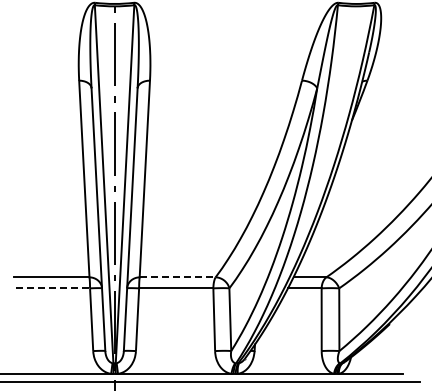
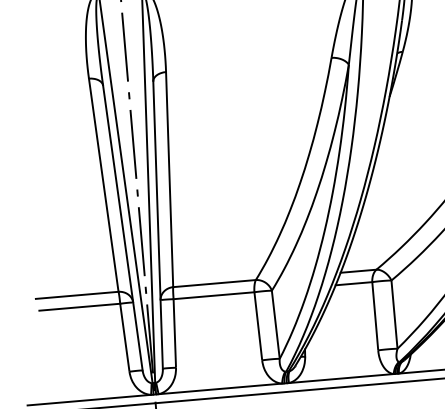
line: (177, 277) -> (214, 283), dashed -> solid
line: (53, 288) -> (80, 307), dashed -> solid

